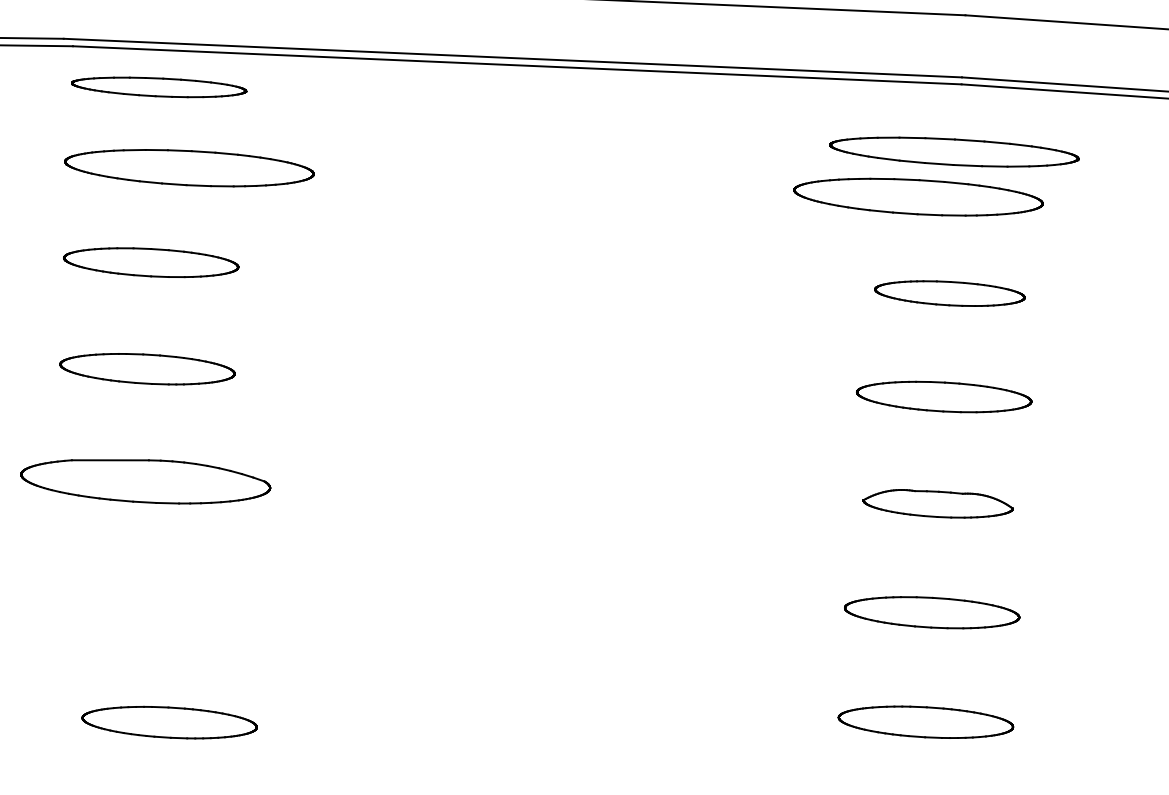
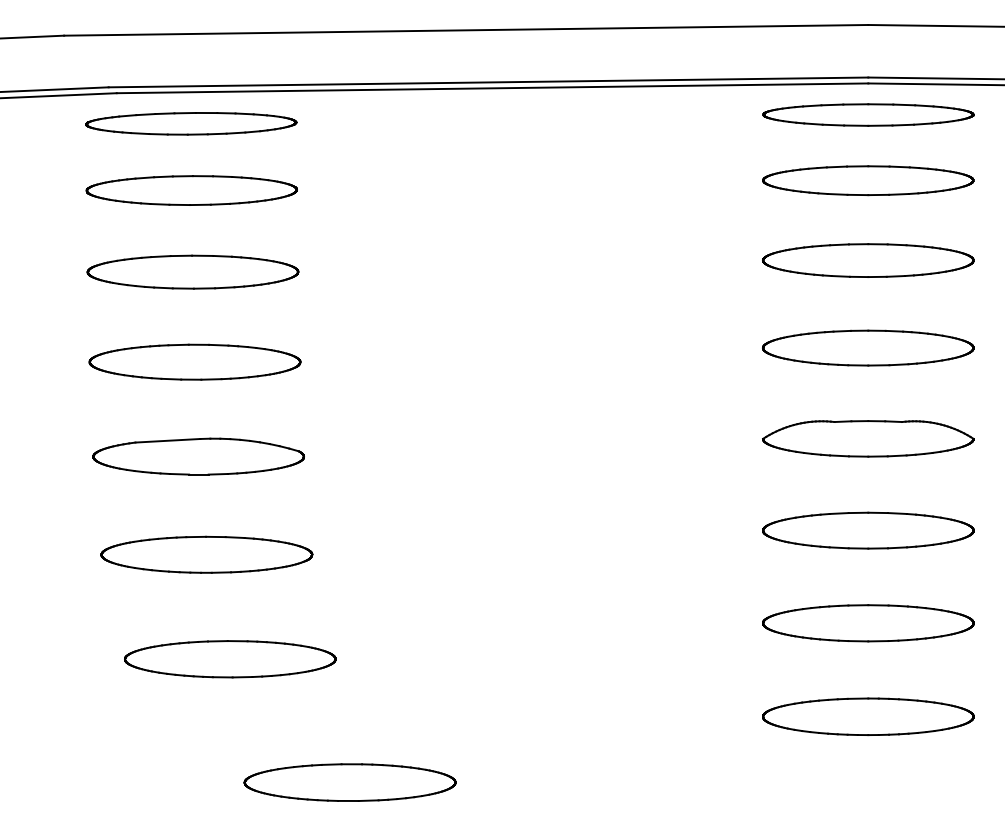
part: (159, 86) -> (191, 123), size x1.43
part: (954, 151) -> (868, 114), moved
part: (189, 168) -> (191, 190), moved
part: (918, 197) -> (868, 180), moved
part: (150, 261) -> (192, 271), size x1.43
part: (950, 293) -> (868, 260), size x1.67
part: (147, 368) -> (194, 361), size x1.43
part: (944, 396) -> (868, 347), size x1.43
part: (938, 503) -> (868, 438), size x1.67
part: (148, 597) -> (206, 554), added
part: (932, 612) -> (868, 530), size x1.43
part: (169, 722) -> (230, 659), size x1.43
part: (926, 722) -> (868, 623), size x1.43

